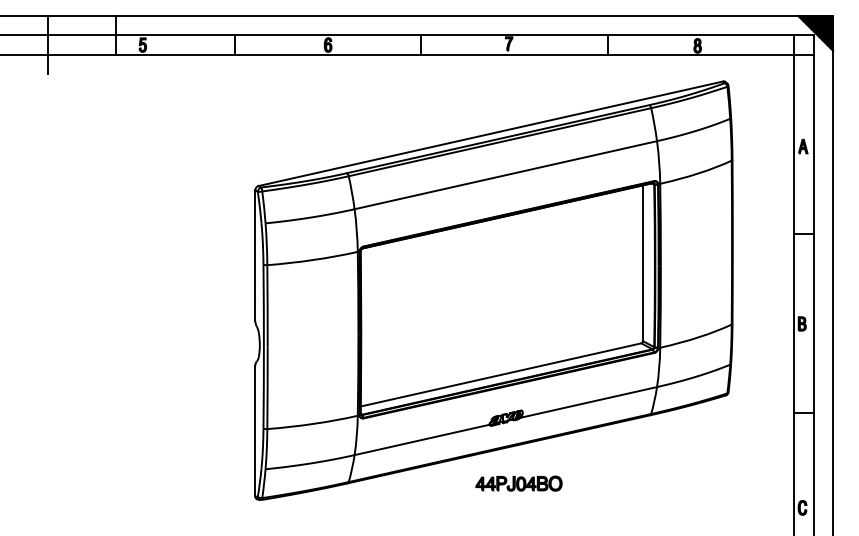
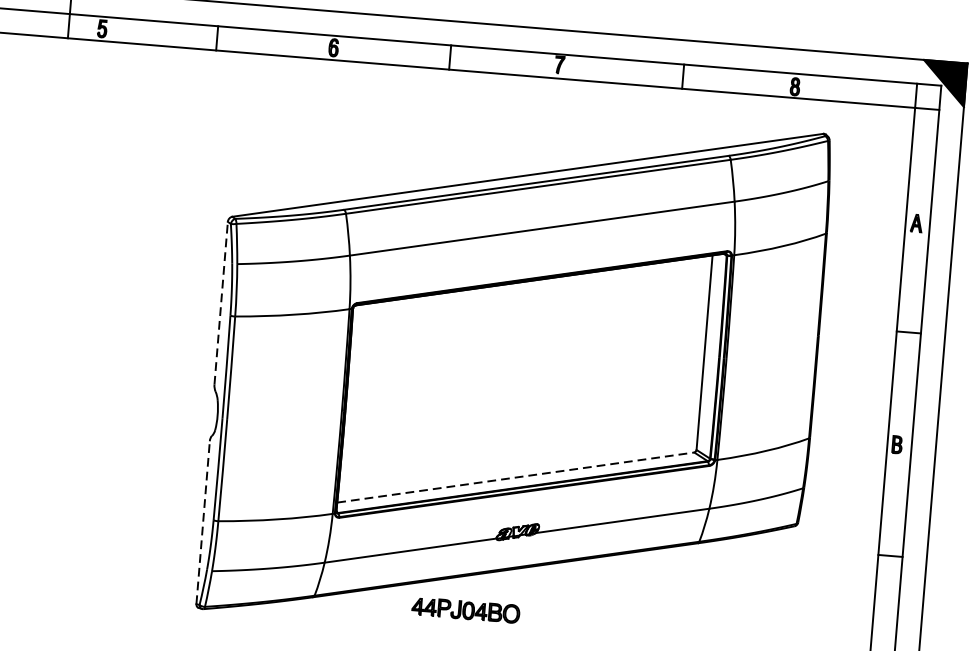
line: (255, 255) -> (221, 303), solid -> dashed
line: (501, 374) -> (516, 477), solid -> dashed
line: (255, 430) -> (203, 521), solid -> dashed
part: (518, 483) -> (465, 609), moved

